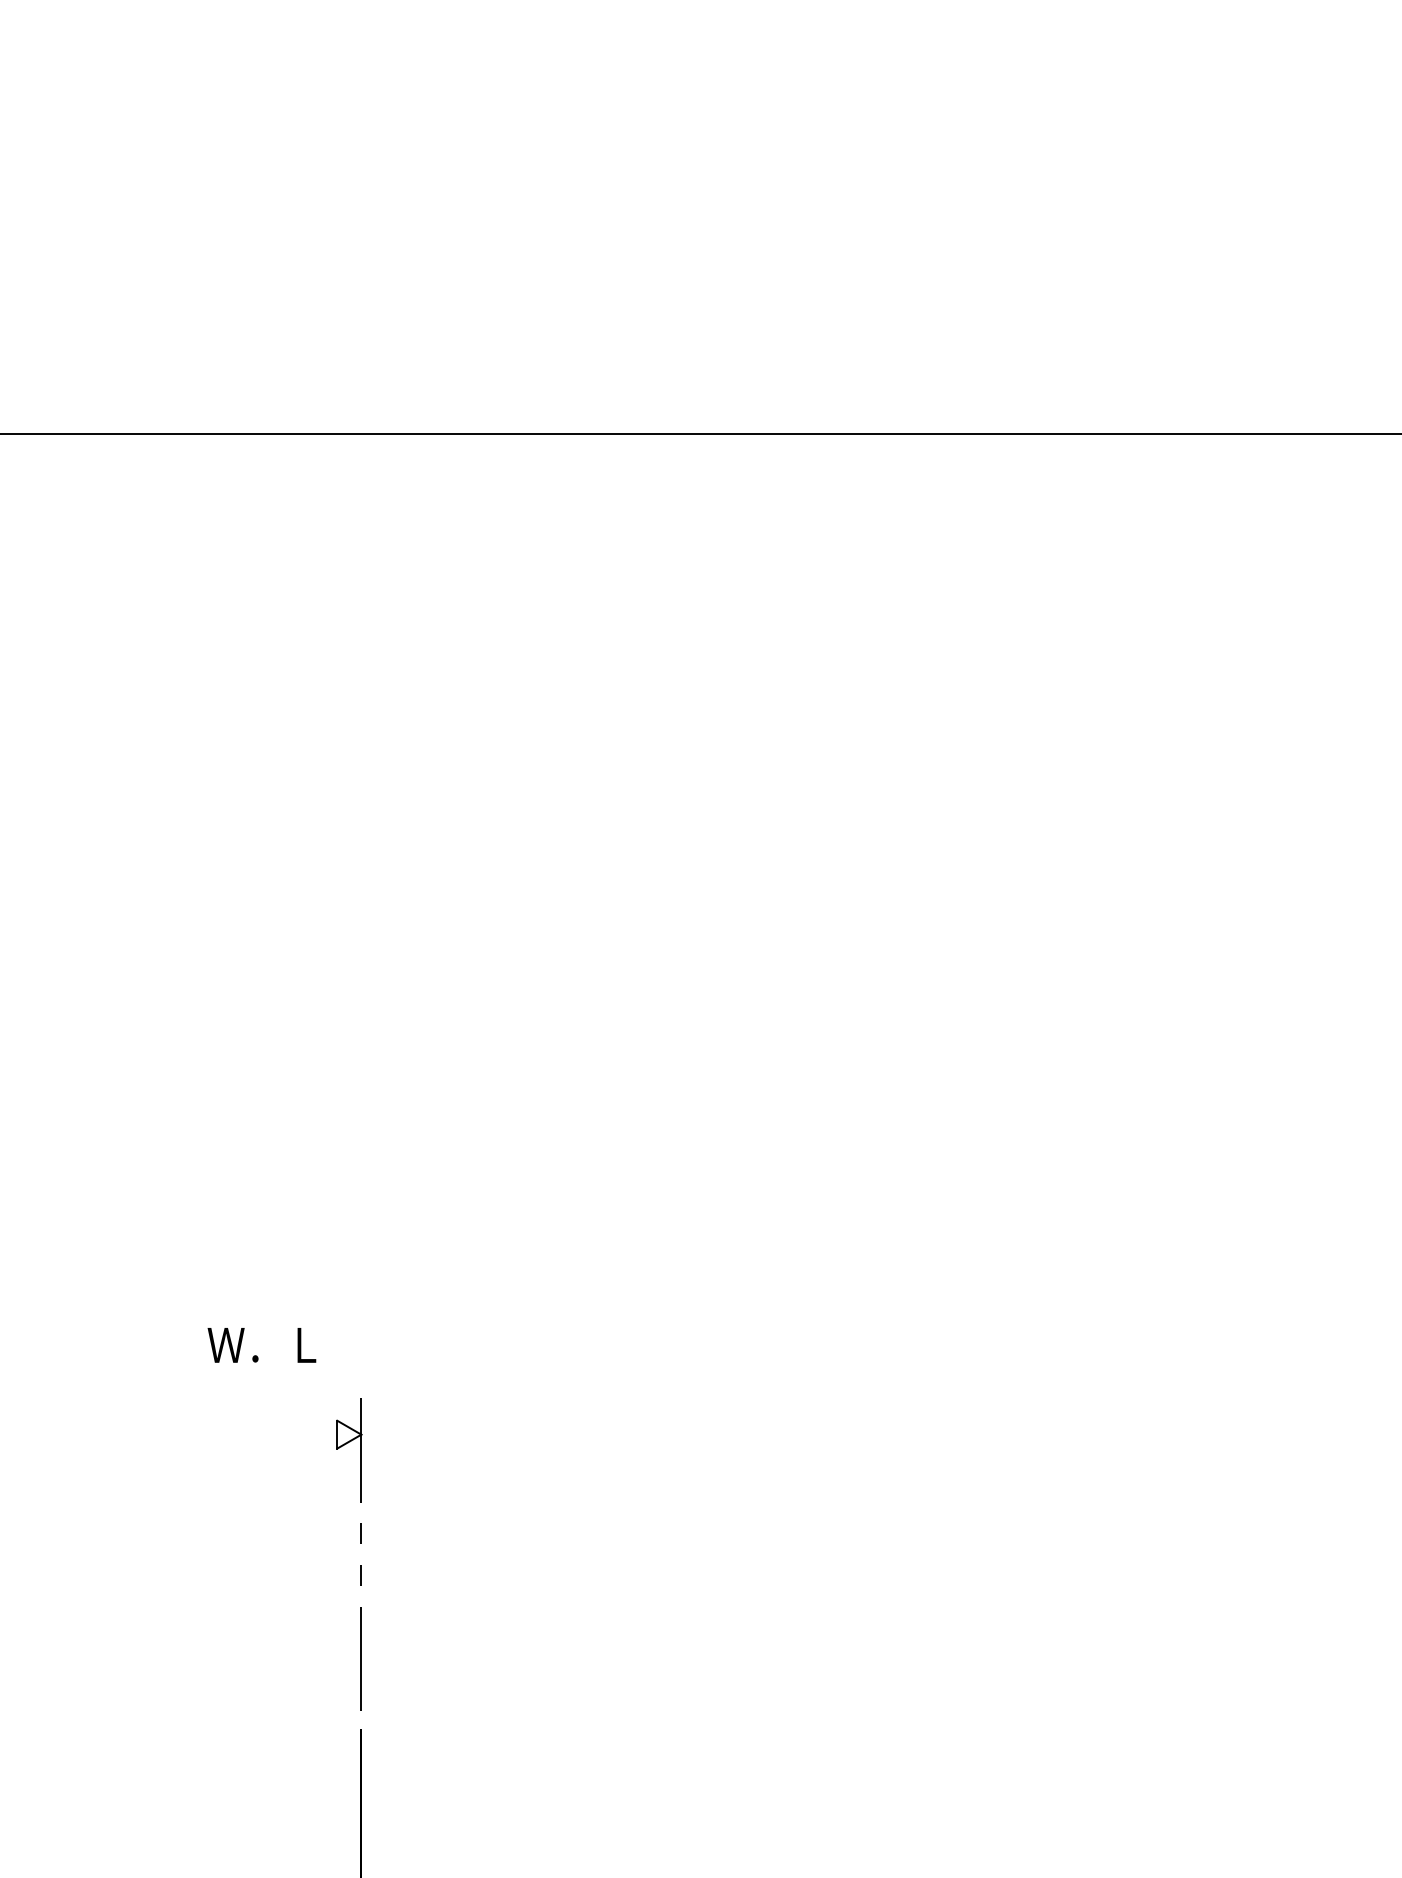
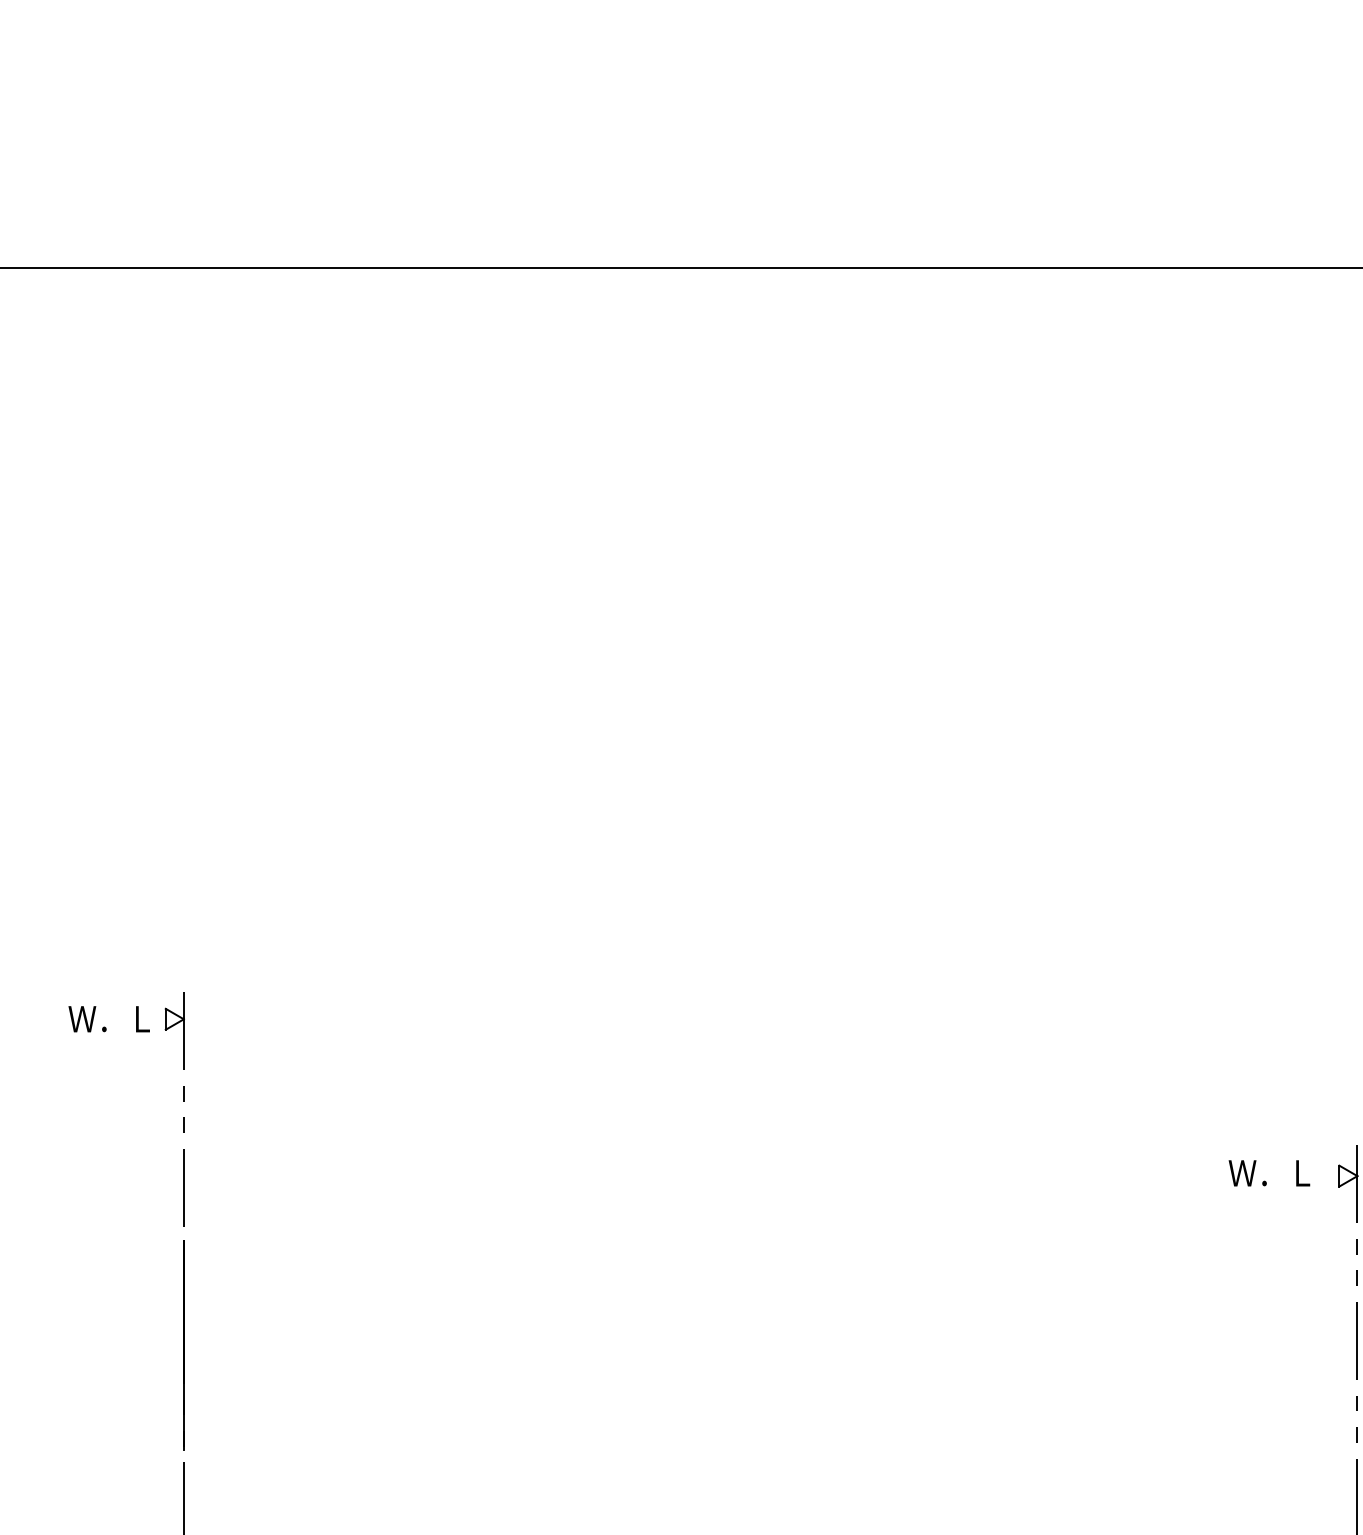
text: (260, 1345) -> (108, 1019), moved

